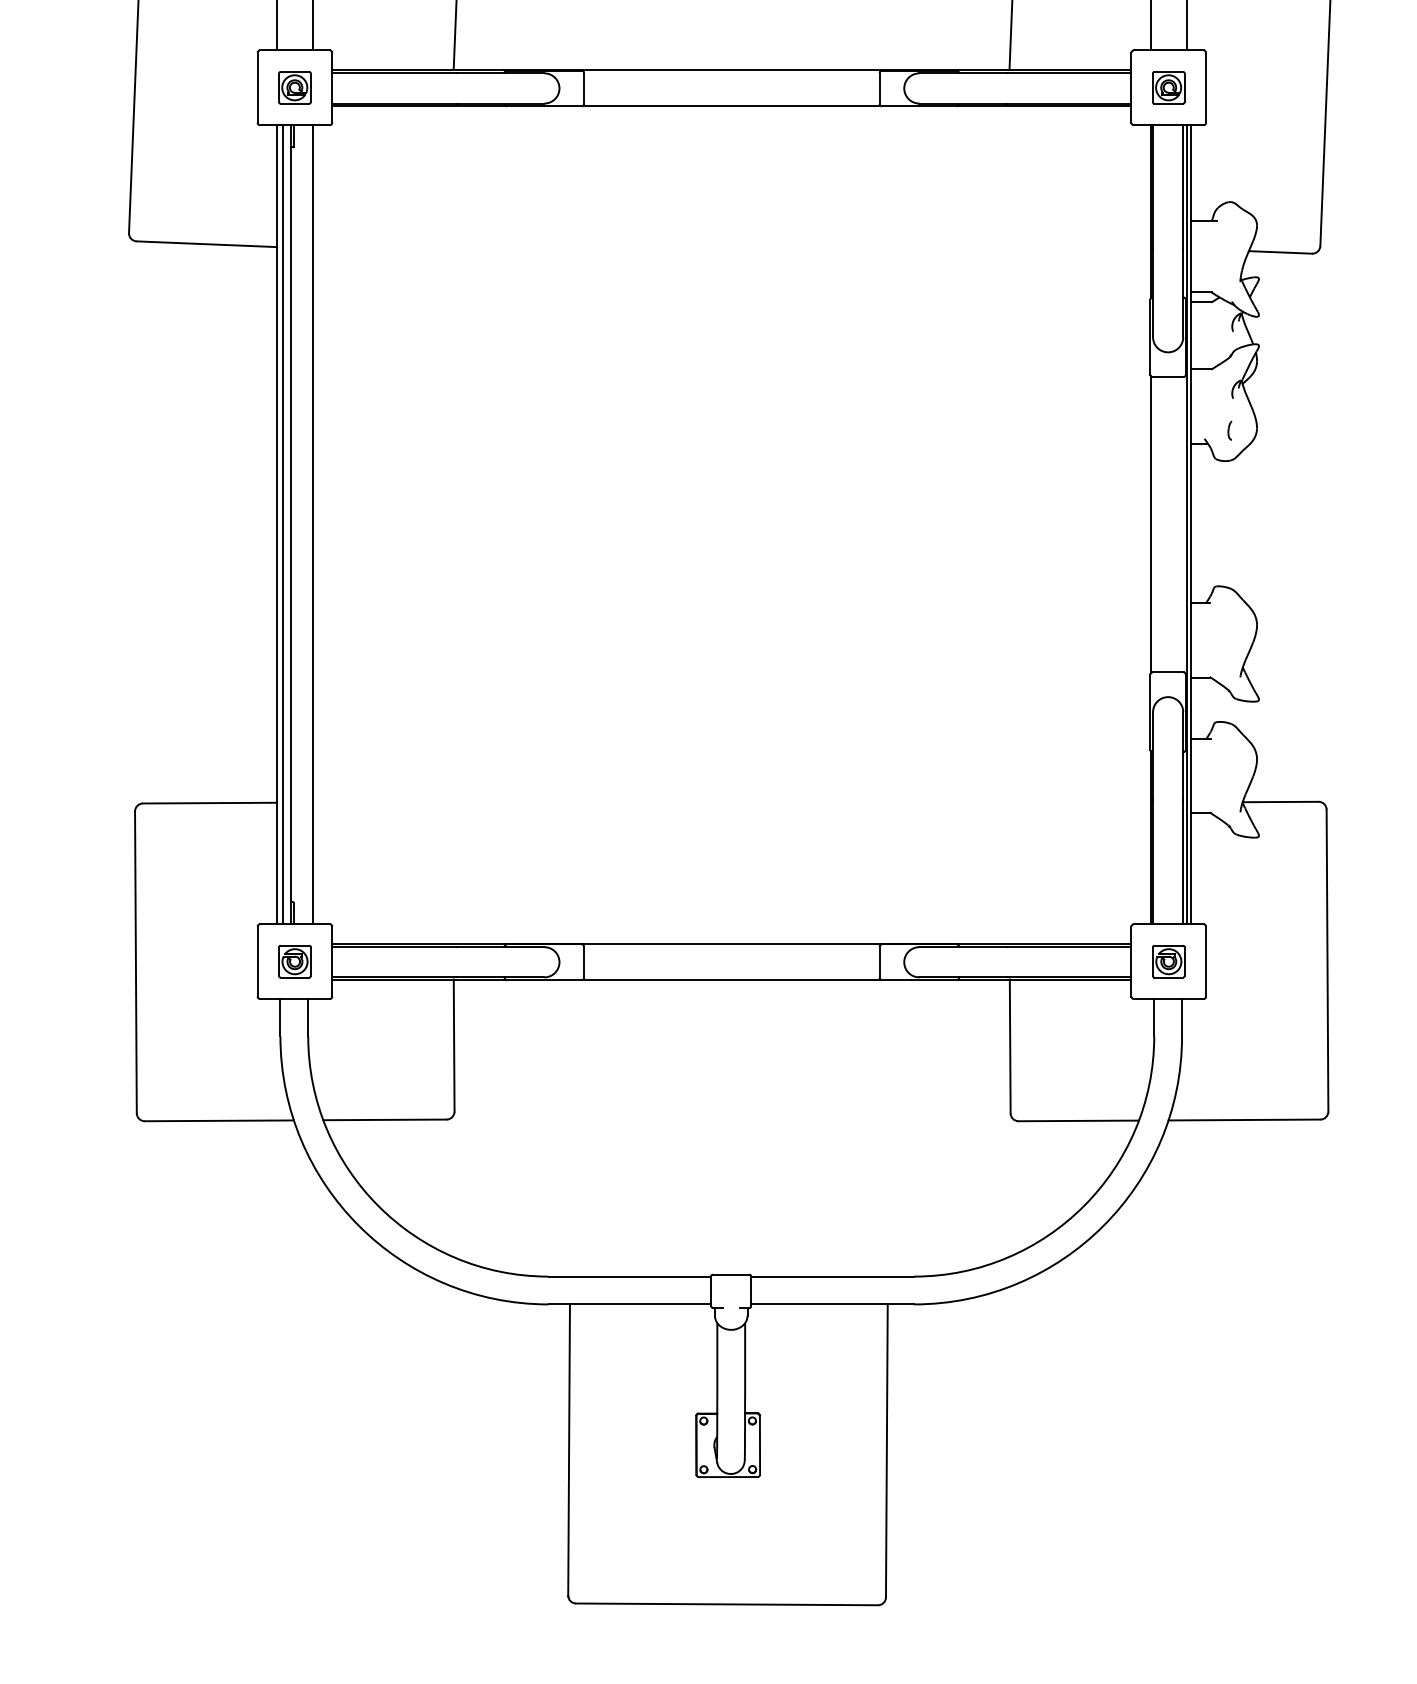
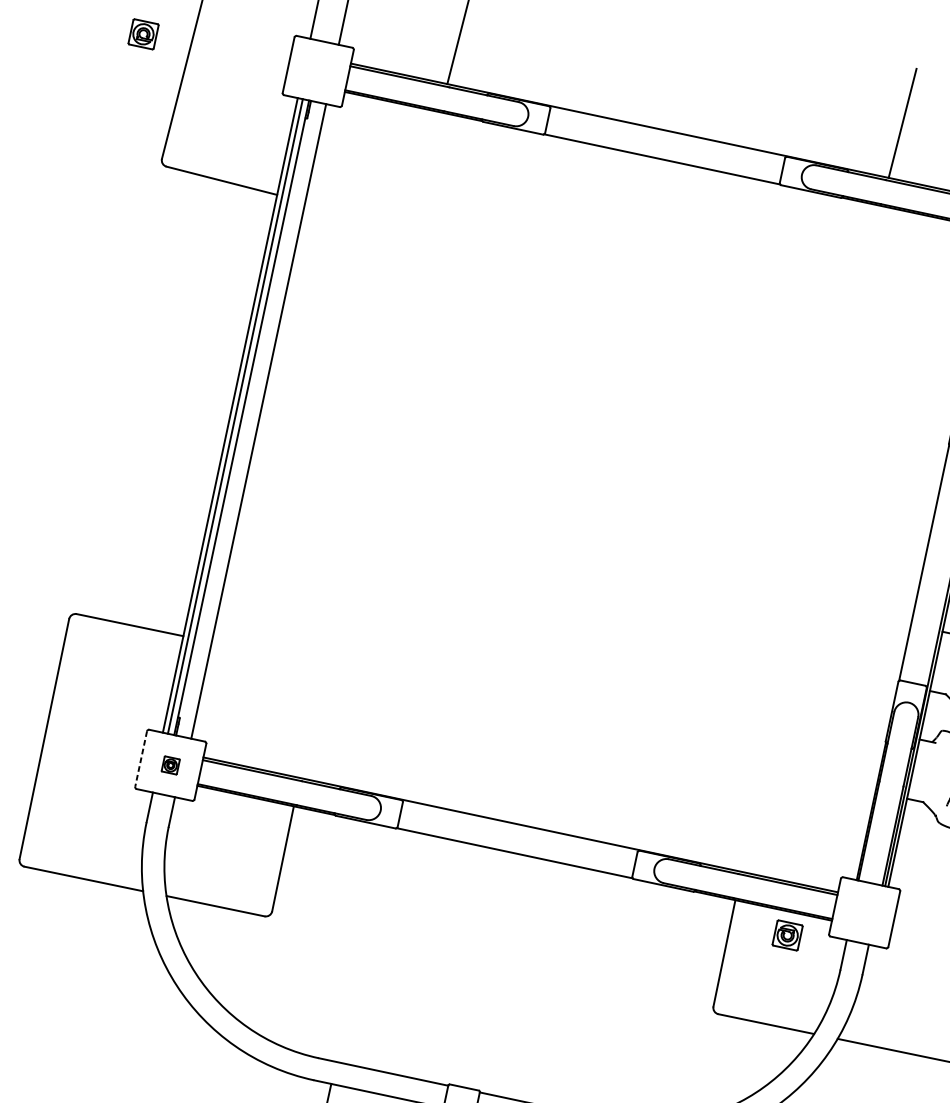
part: (294, 87) -> (143, 34), moved
line: (257, 961) -> (141, 758), solid -> dashed
part: (294, 961) -> (170, 765), size x0.6
part: (1168, 961) -> (787, 935), moved

